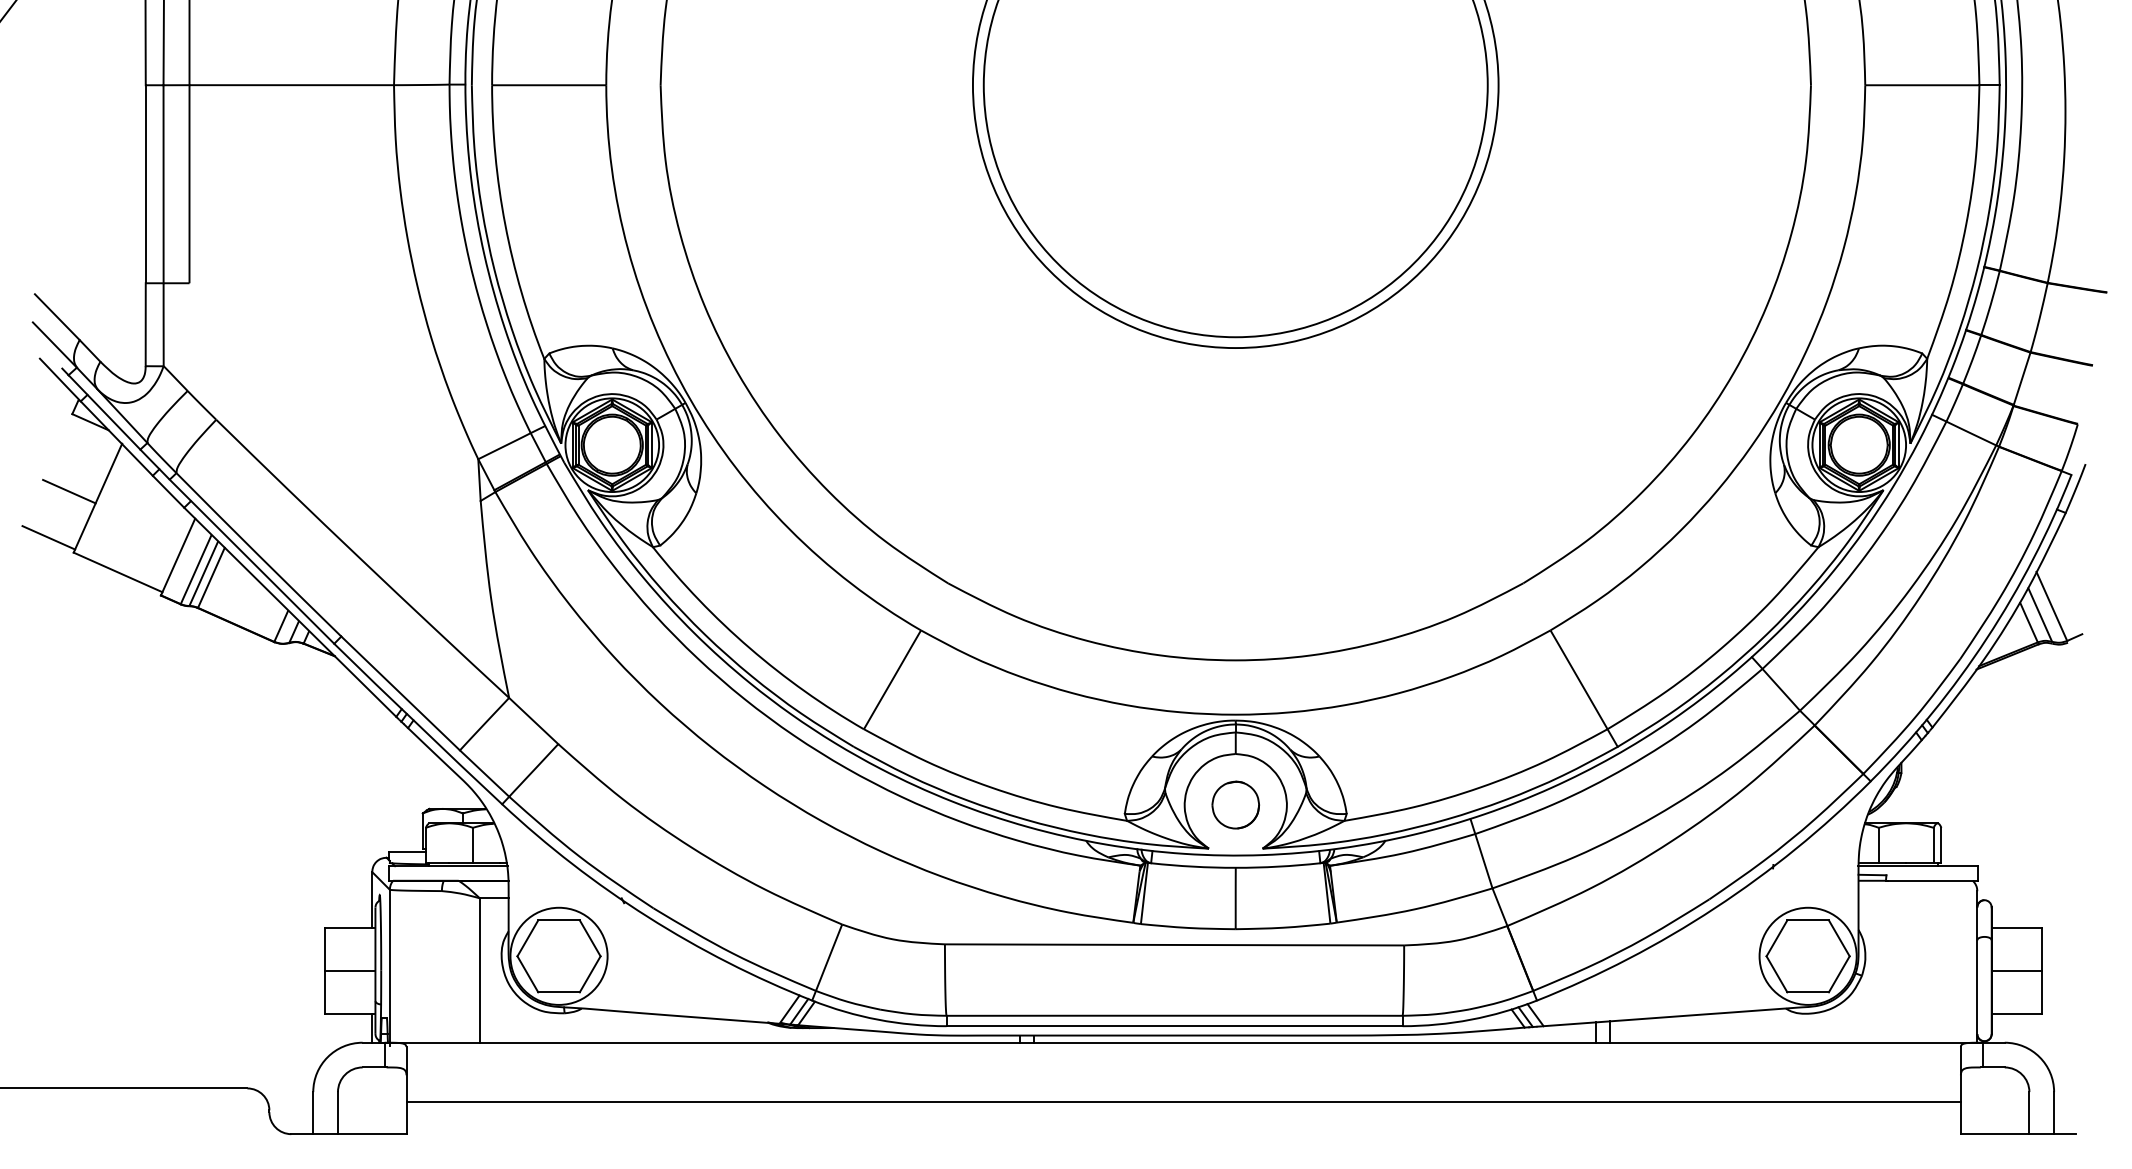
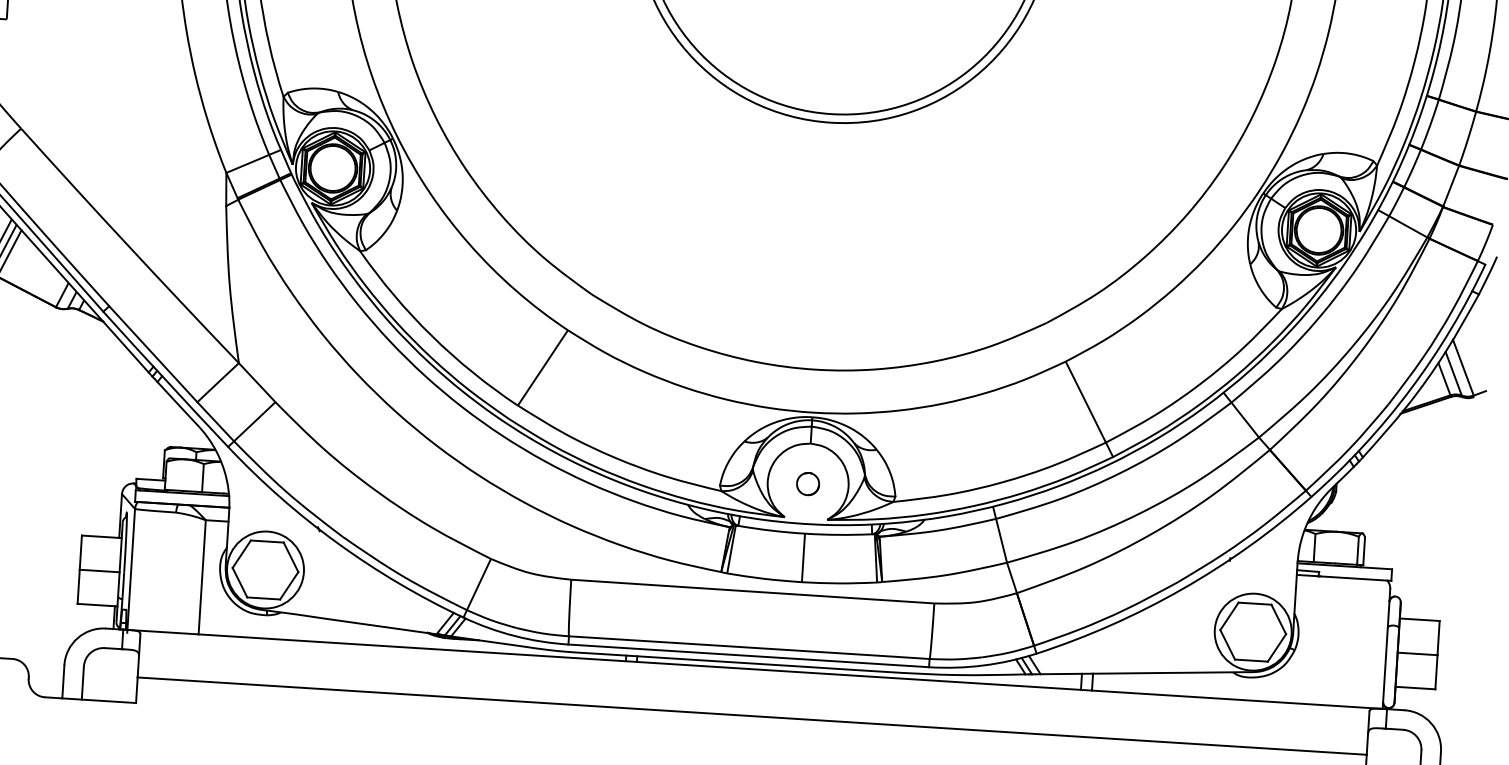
part: (1235, 804) -> (807, 483), size x0.6

